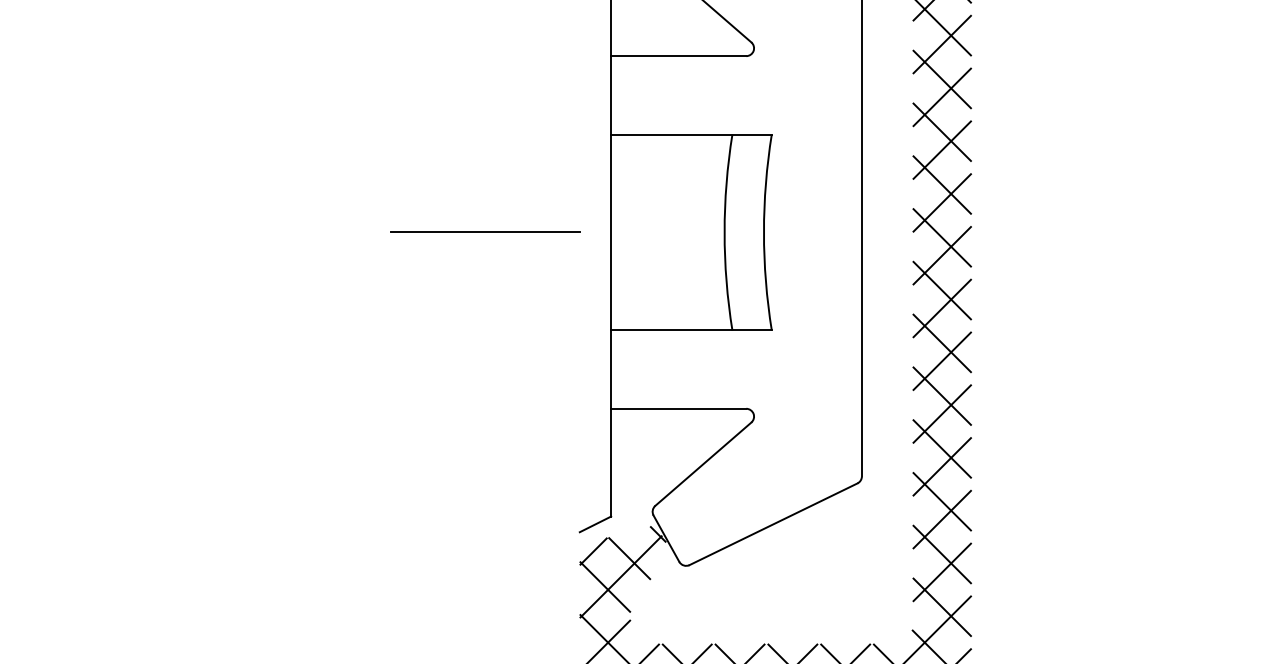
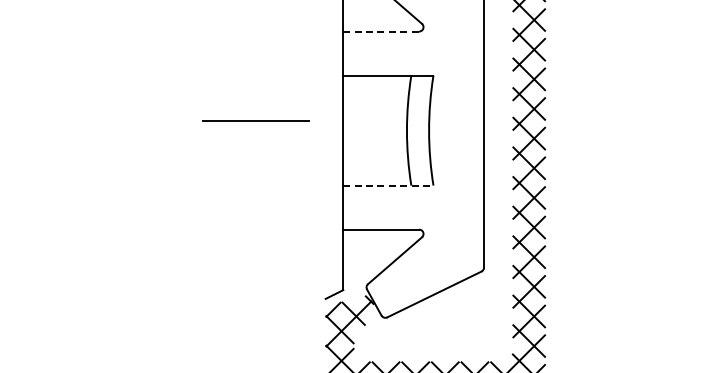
line: (679, 55) -> (381, 31), solid -> dashed
line: (485, 232) -> (255, 120), moved
line: (691, 330) -> (388, 185), solid -> dashed

